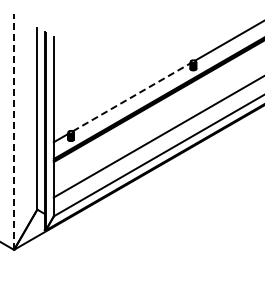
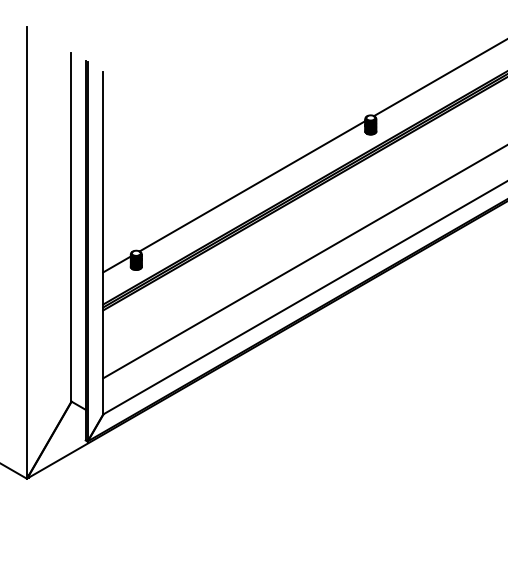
line: (131, 97) -> (252, 186), dashed -> solid
line: (14, 132) -> (27, 253), dashed -> solid

